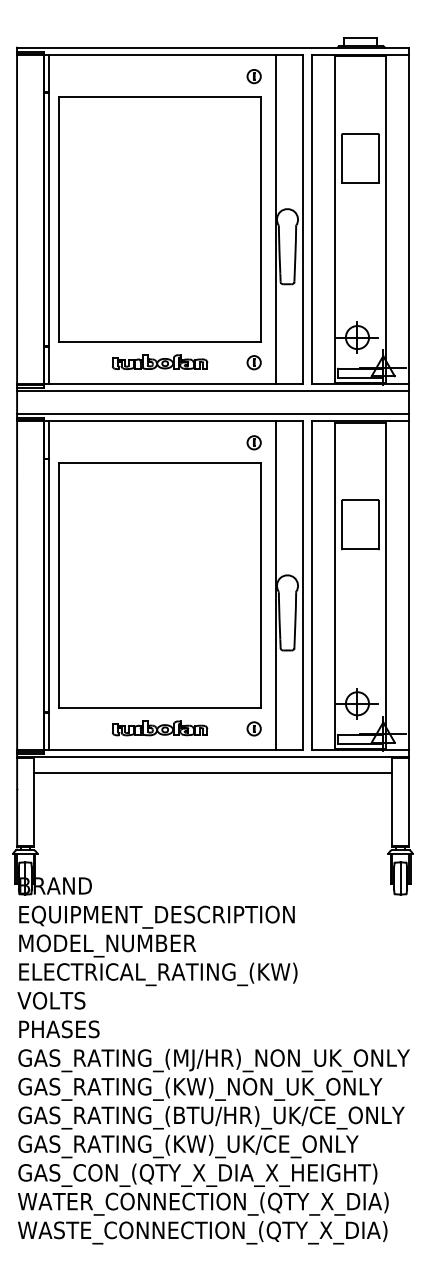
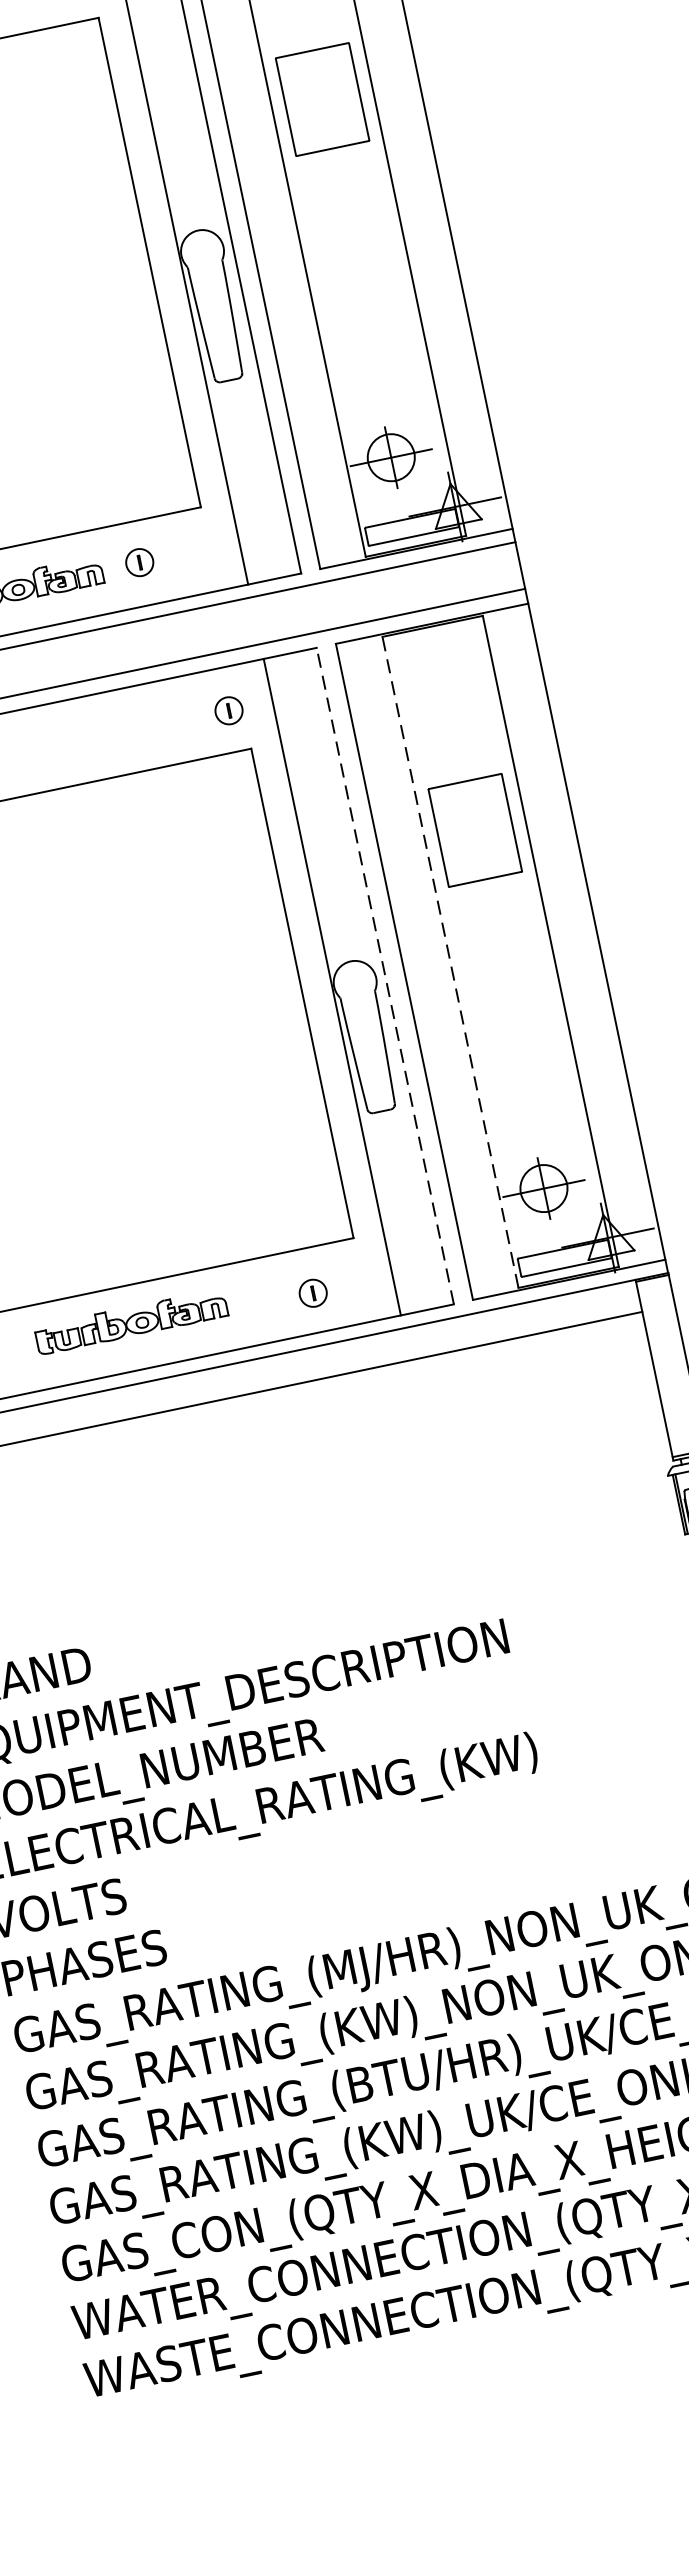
part: (253, 362) -> (138, 562), moved
line: (302, 585) -> (384, 975), solid -> dashed
line: (335, 585) -> (450, 961), solid -> dashed
part: (160, 728) -> (132, 1321), moved
part: (253, 728) -> (311, 1292), moved

